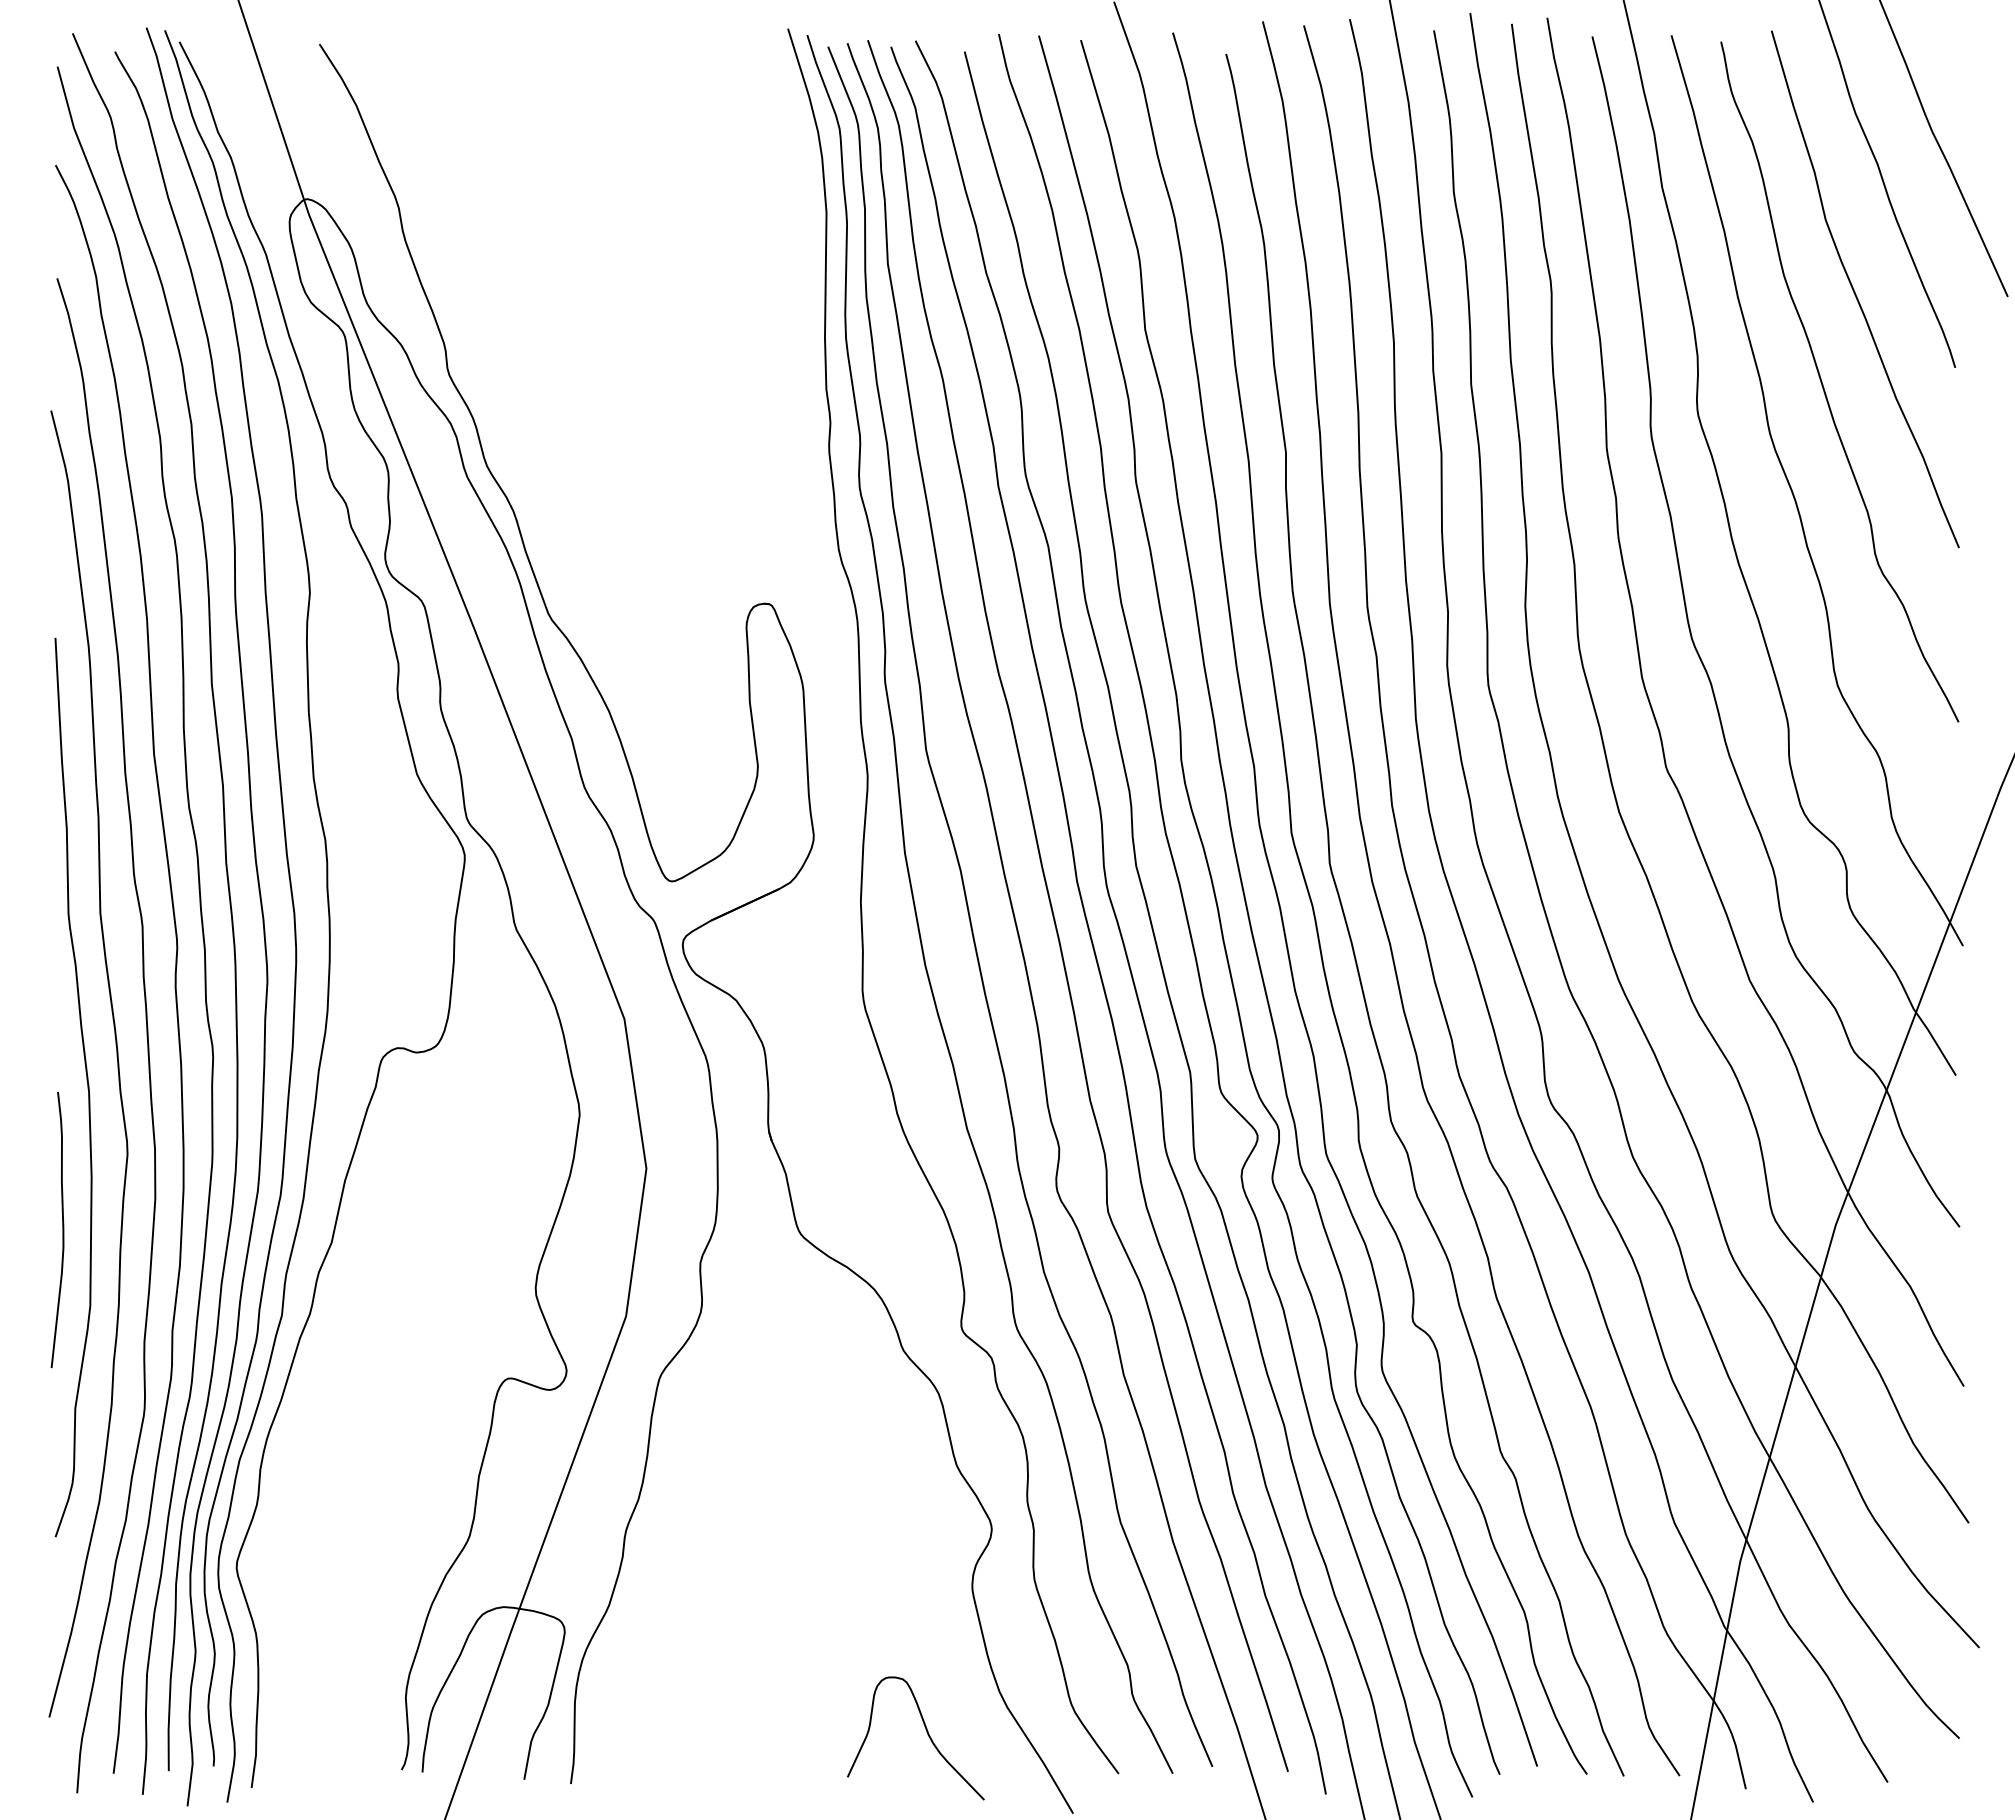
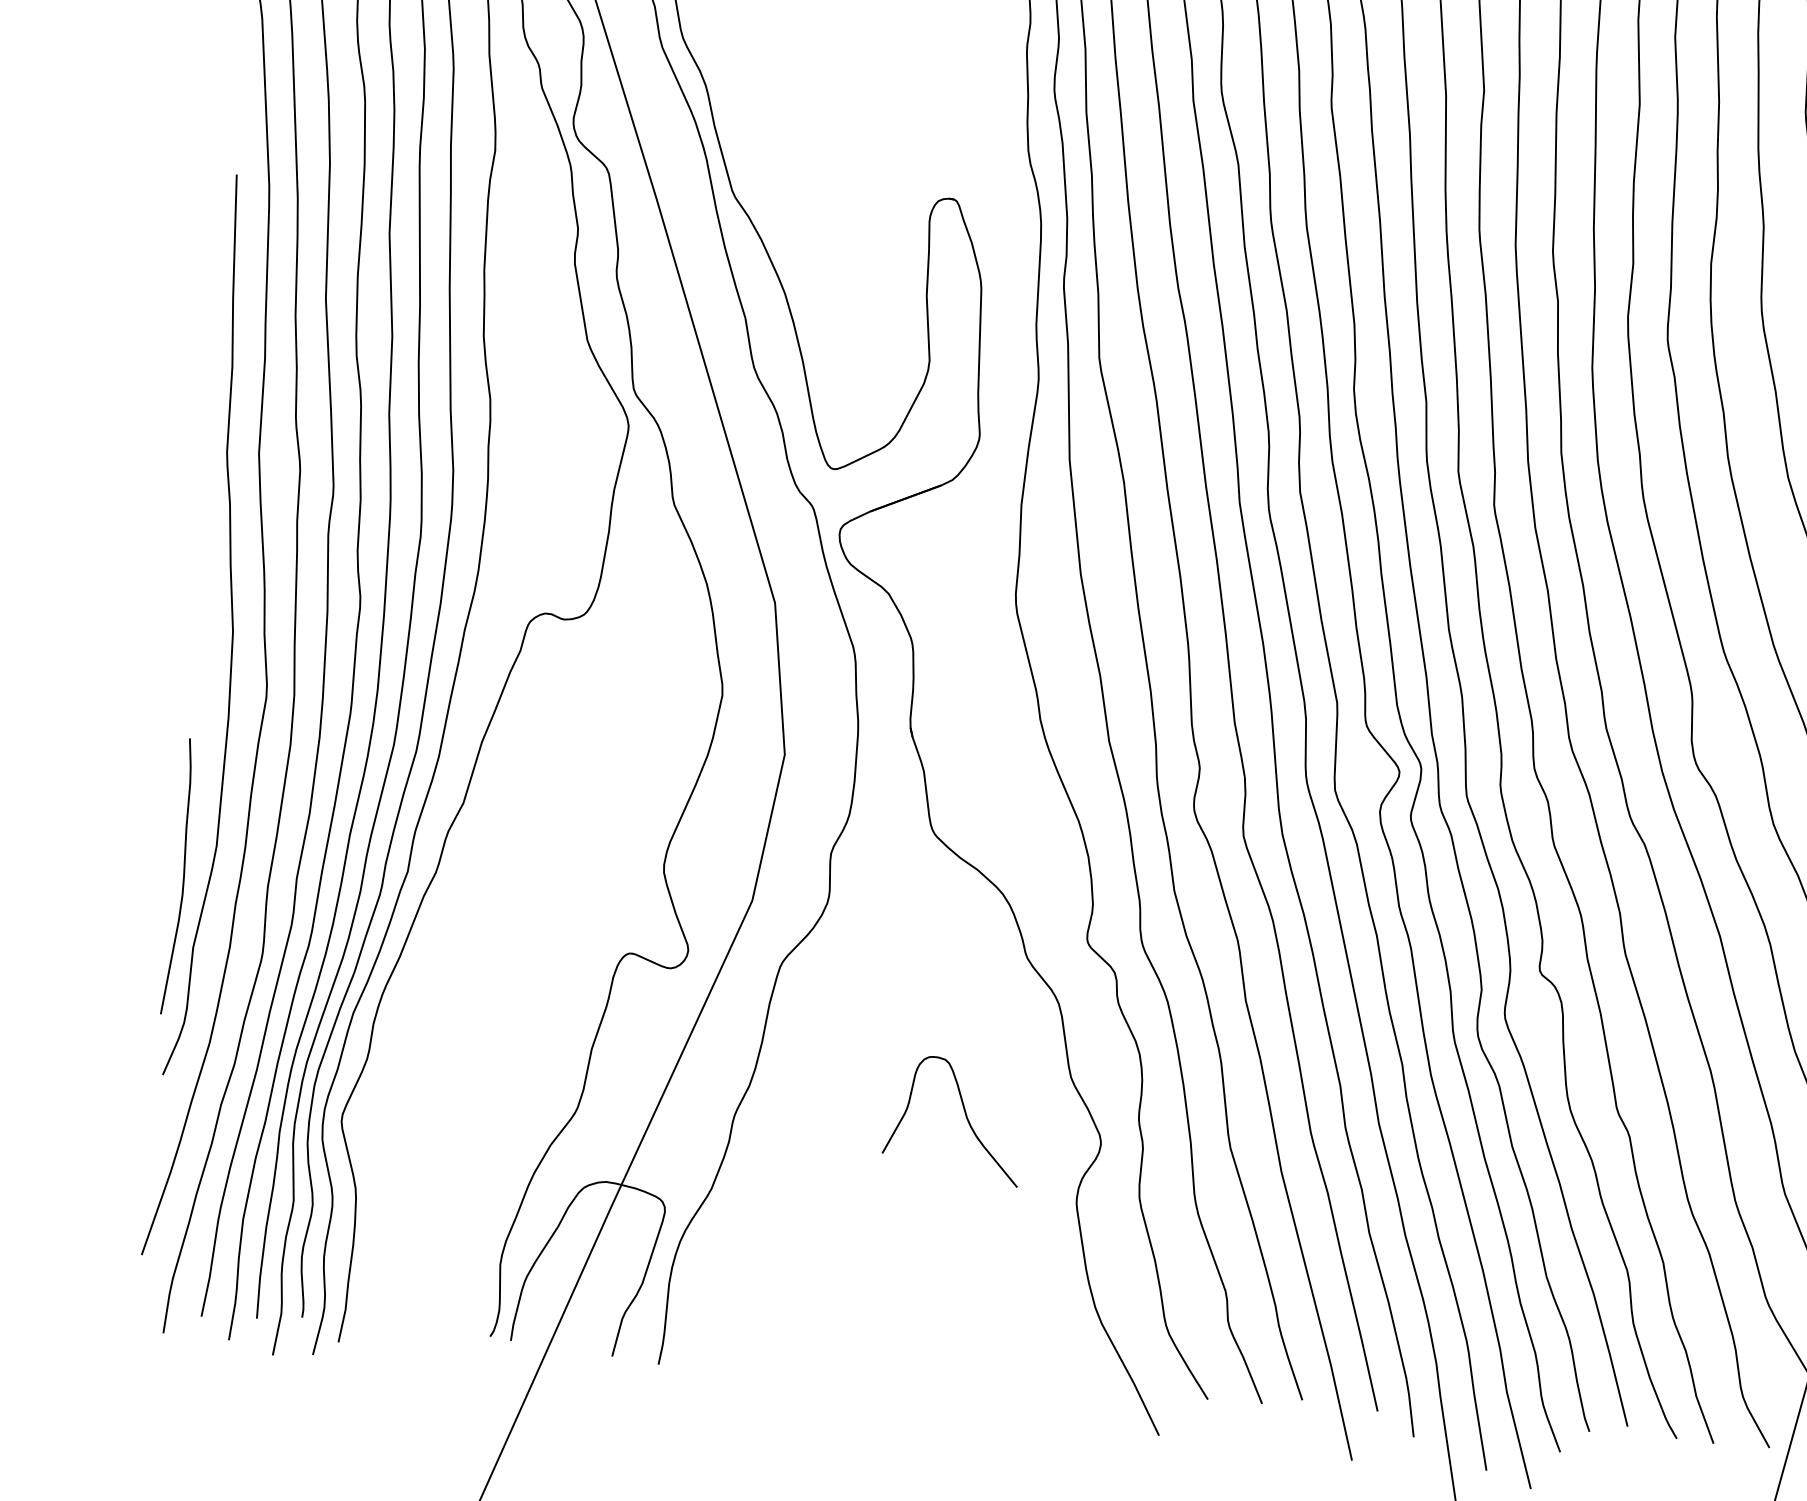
curve: (62, 1230) -> (183, 877), moved
curve: (926, 1732) -> (964, 1115), moved

